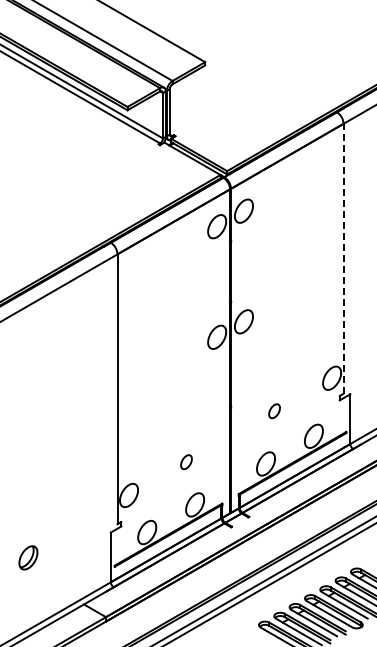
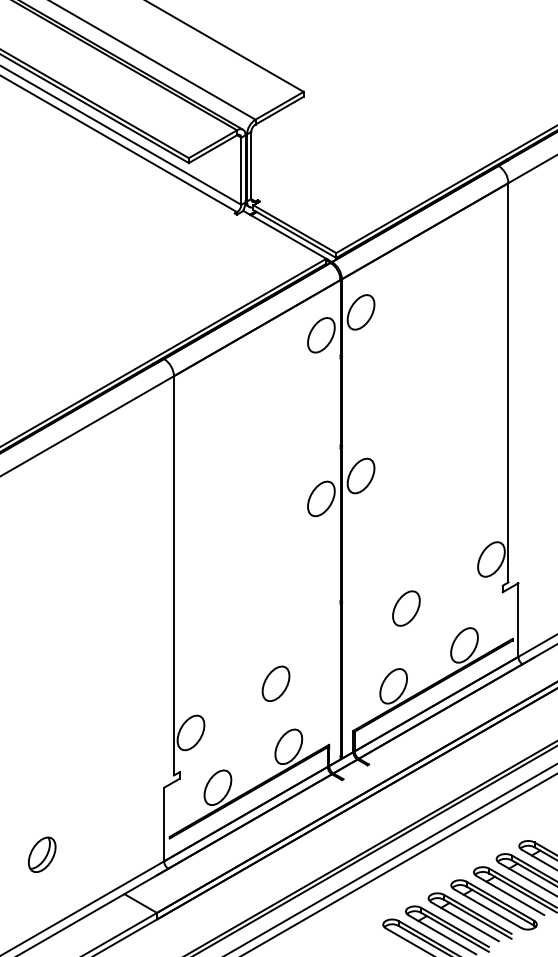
line: (343, 258) -> (508, 382), dashed -> solid
part: (274, 410) -> (406, 607), size x1.67
part: (186, 461) -> (276, 682), size x1.67
part: (28, 557) -> (42, 854), moved

